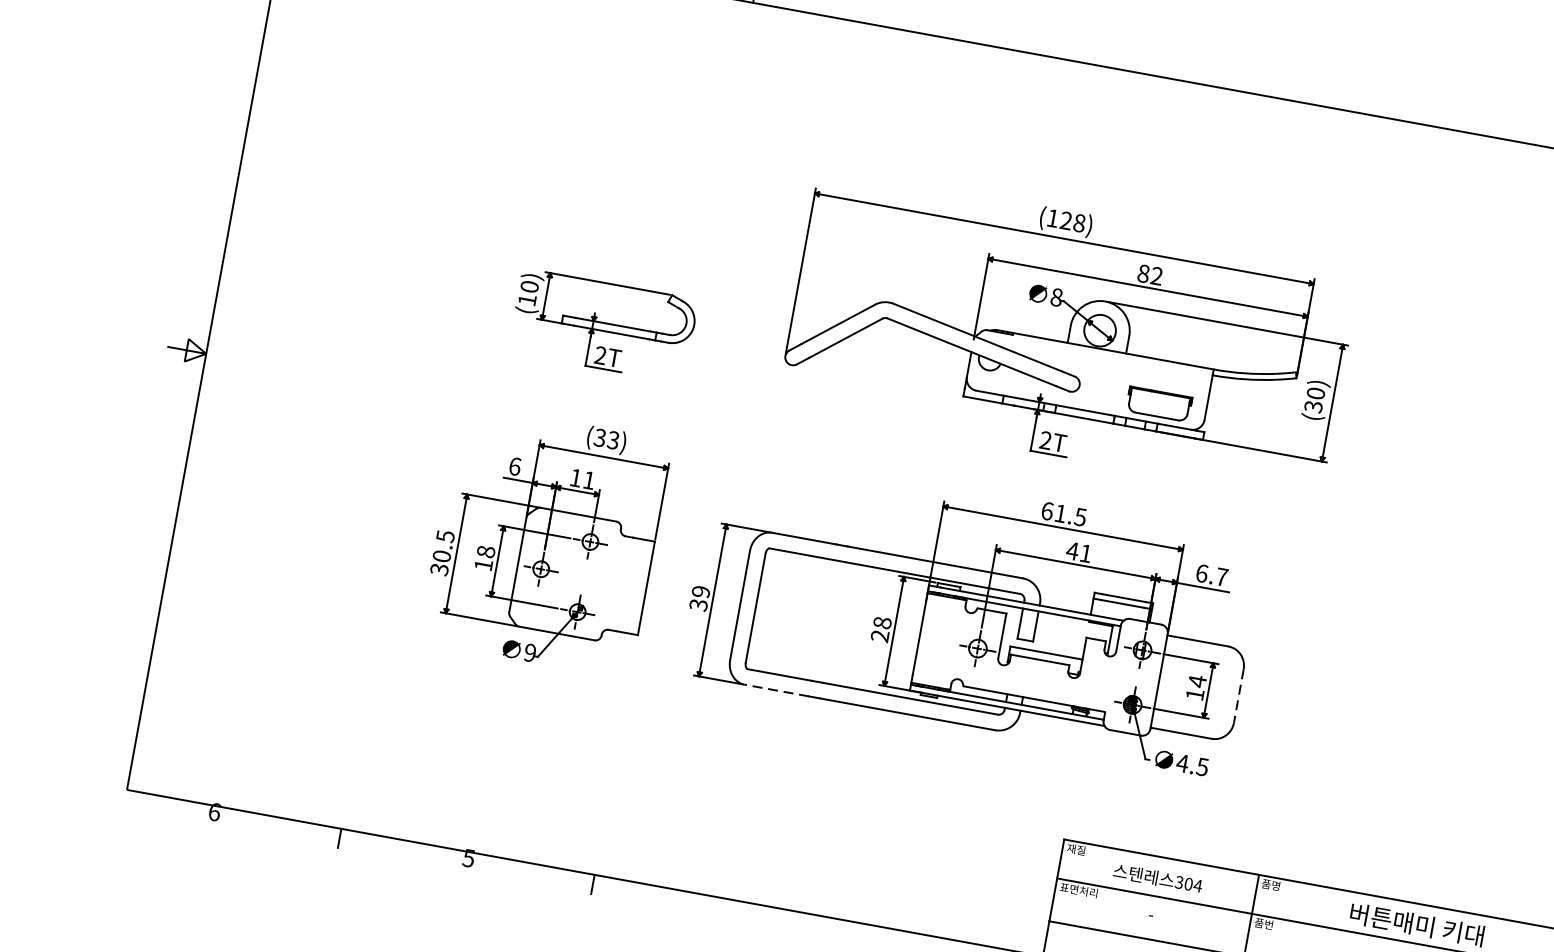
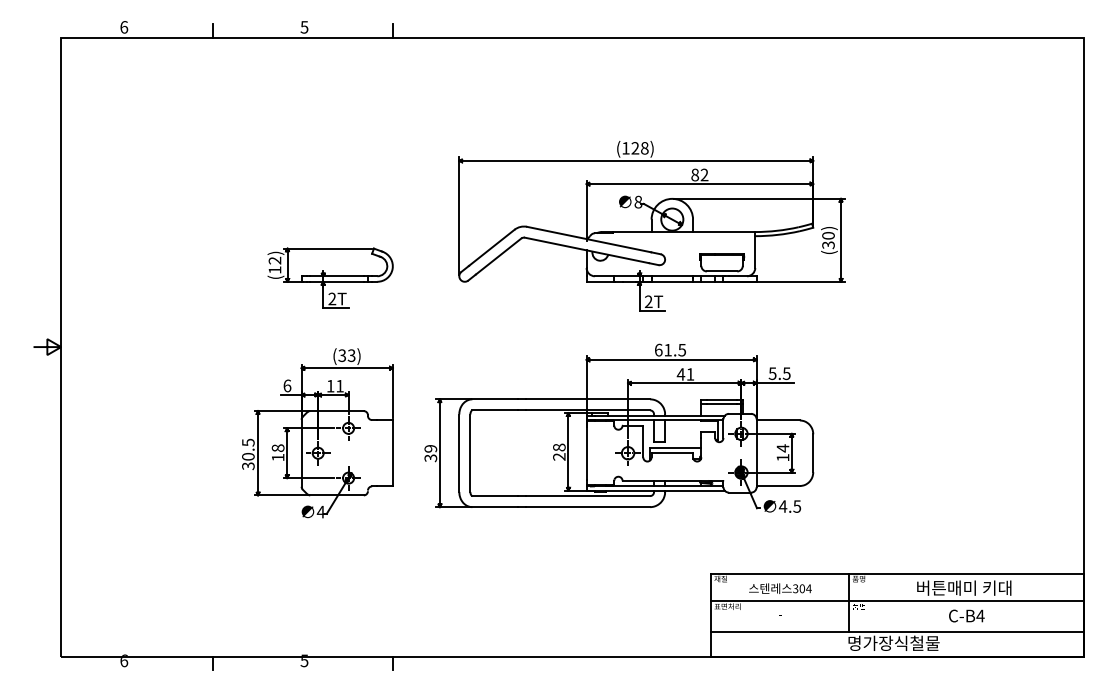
text: (529, 286) -> (274, 260), (10) -> (12)
text: (1211, 575) -> (779, 373), 6.7 -> 5.5
text: (529, 651) -> (320, 511), 9 -> 4
line: (777, 691) -> (495, 507), dashed -> solid
line: (1239, 696) -> (813, 453), dashed -> solid

